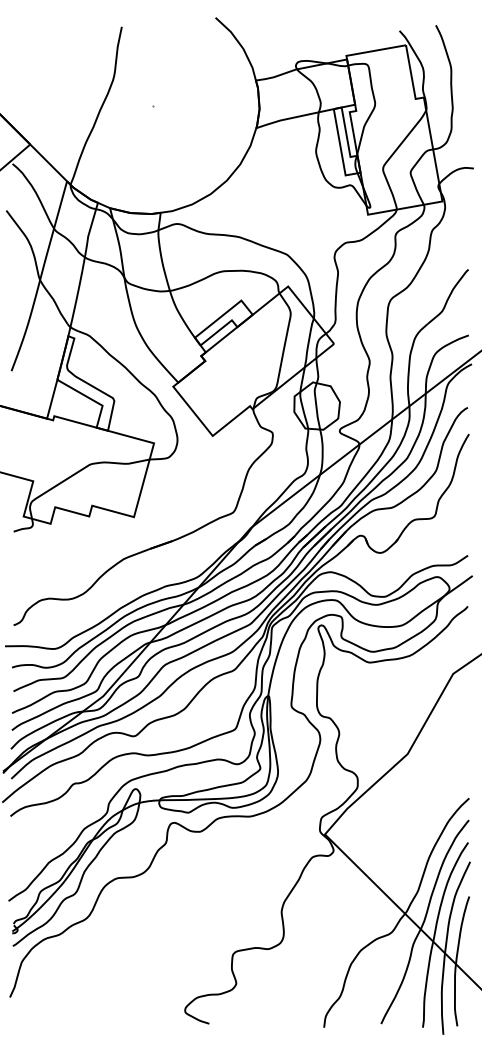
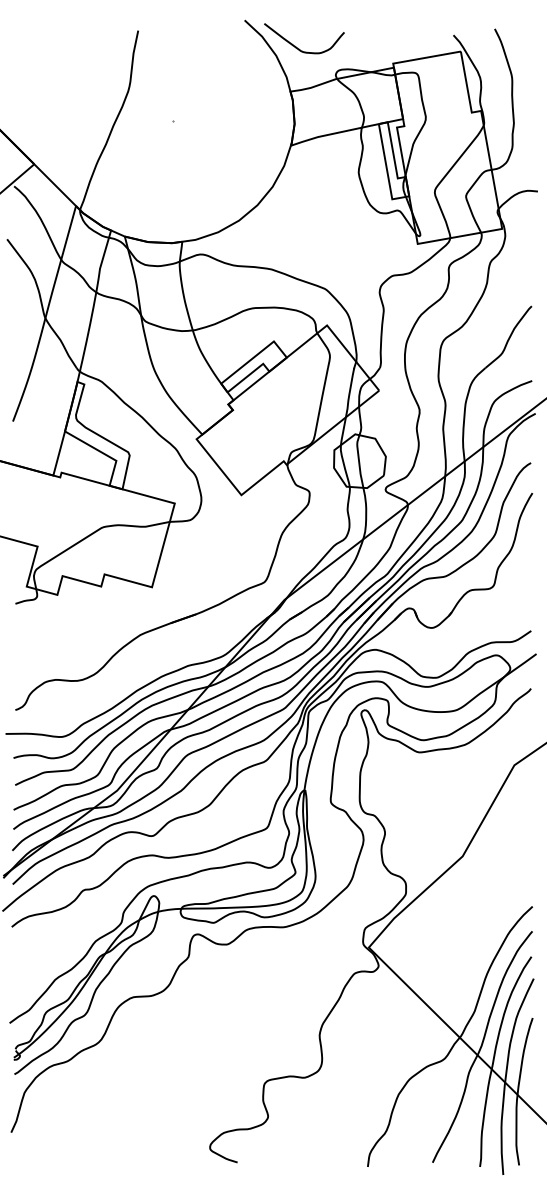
curve: (263, 42) -> (299, 48), added

